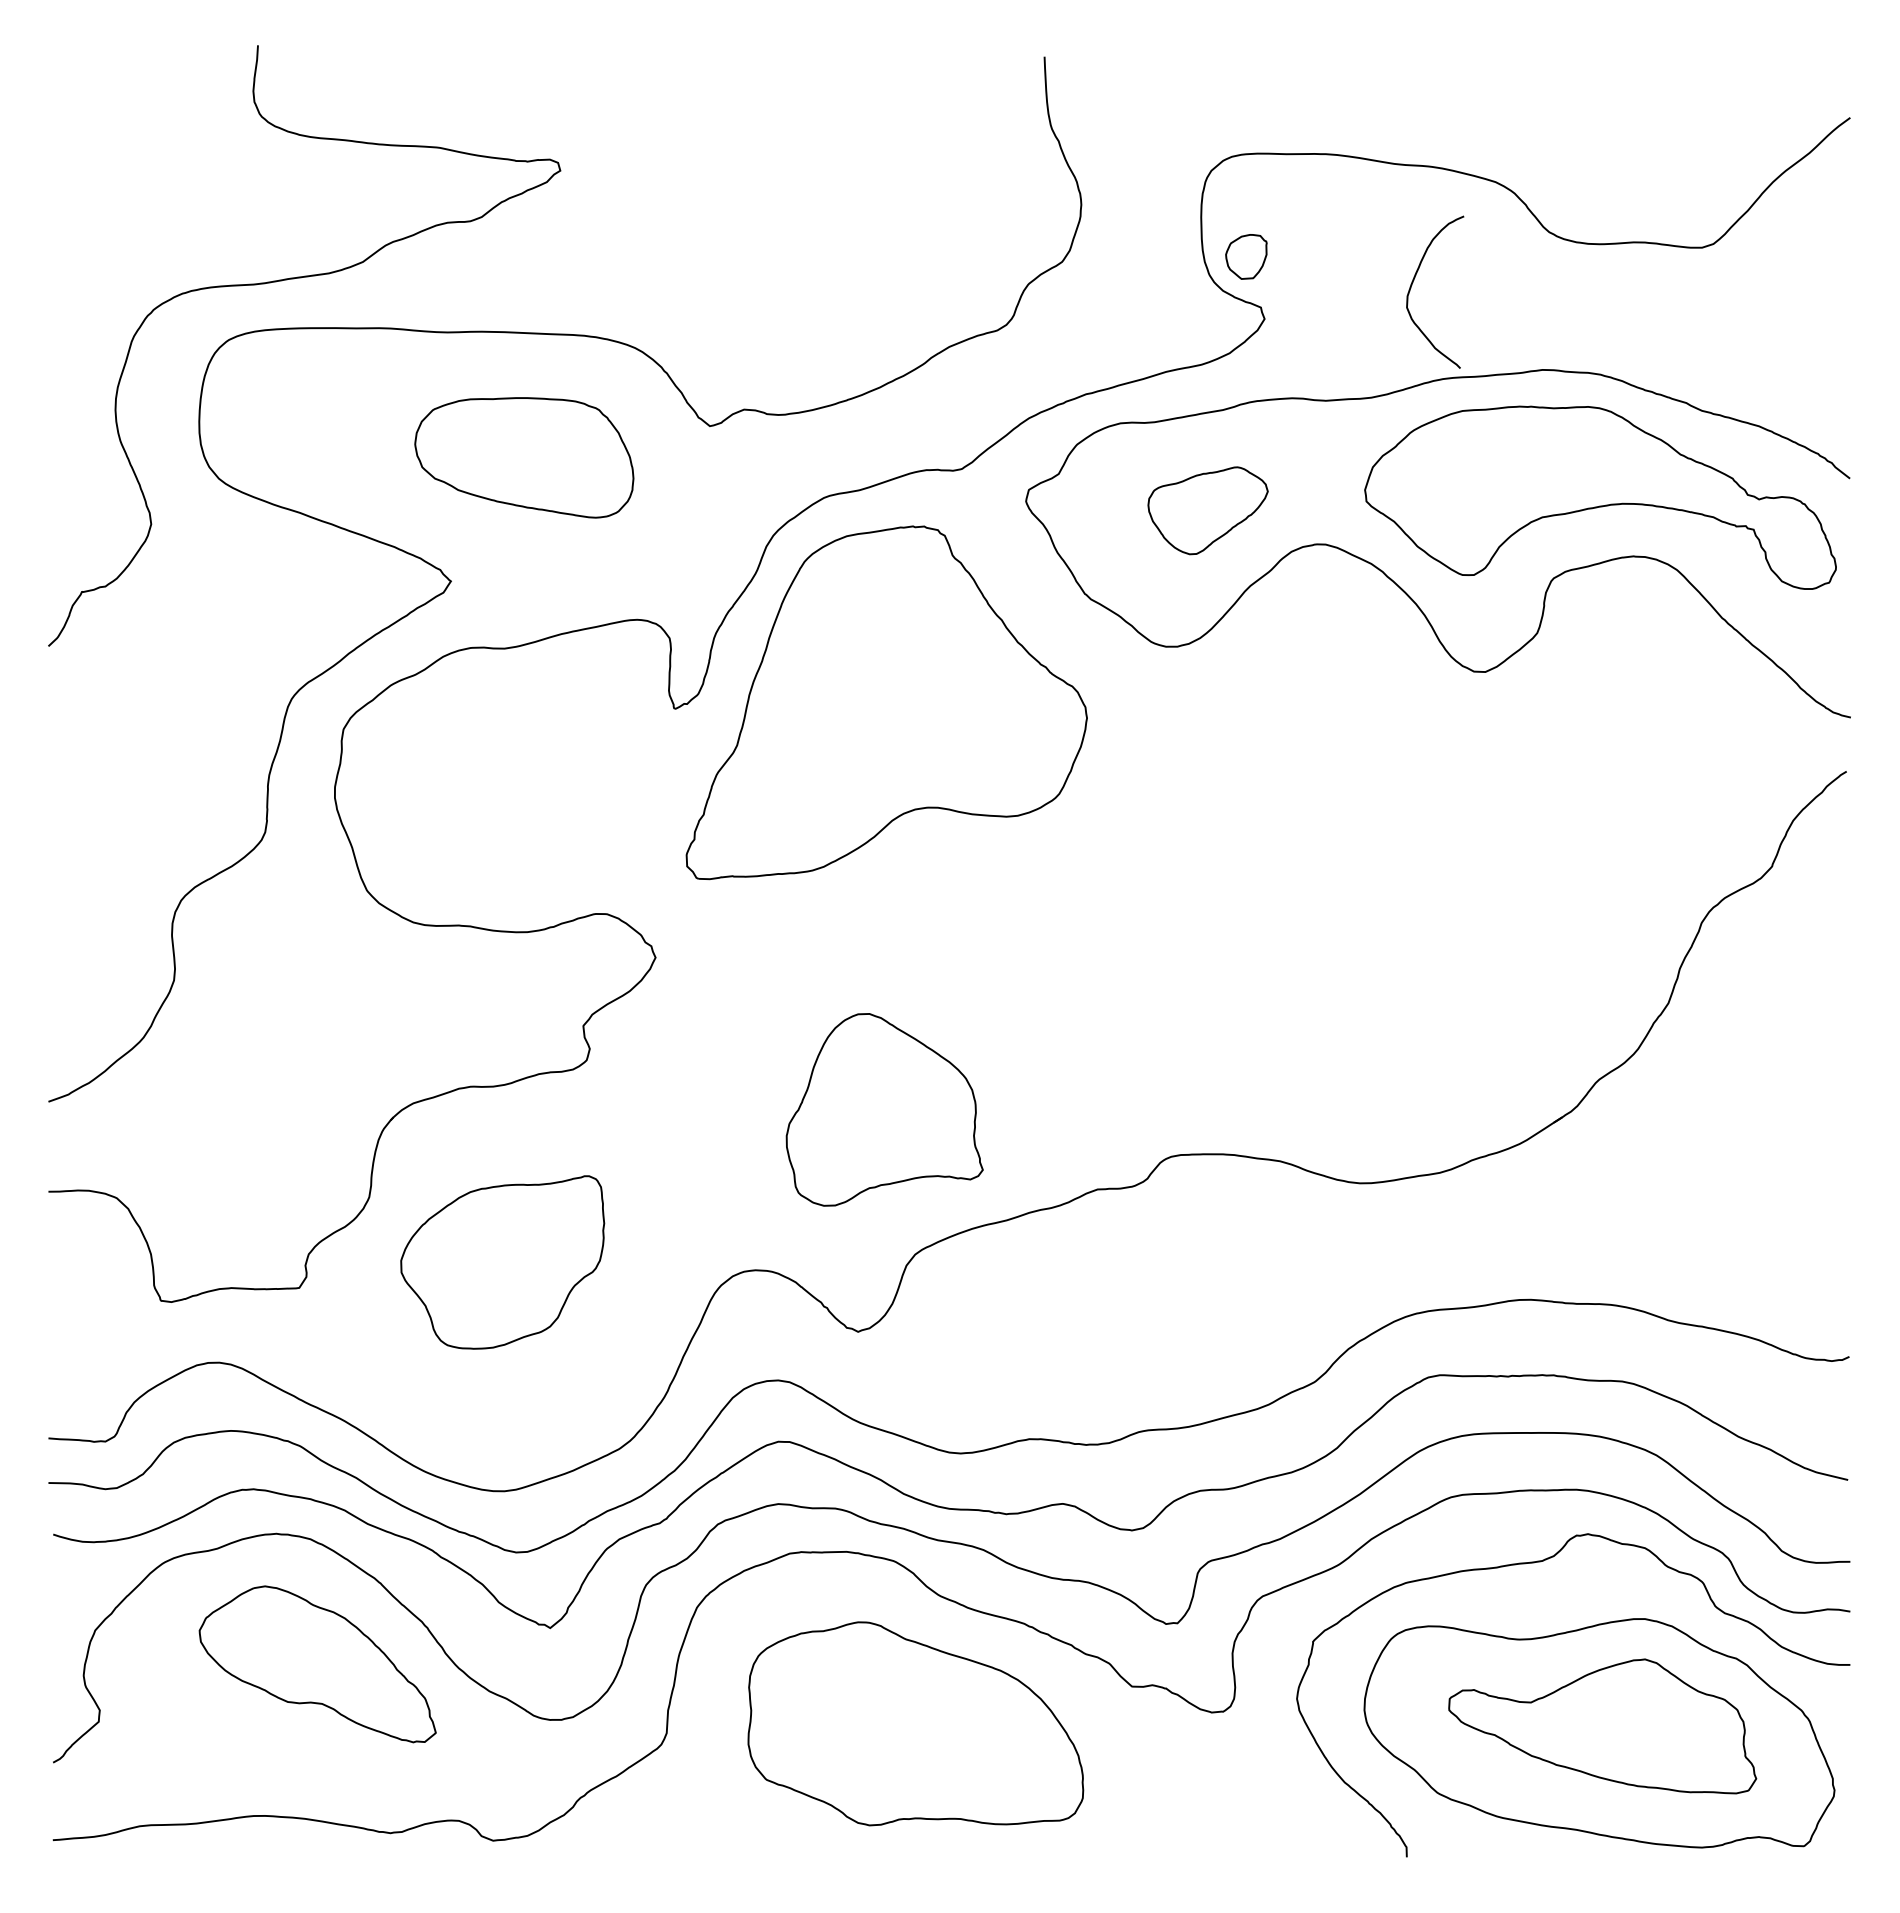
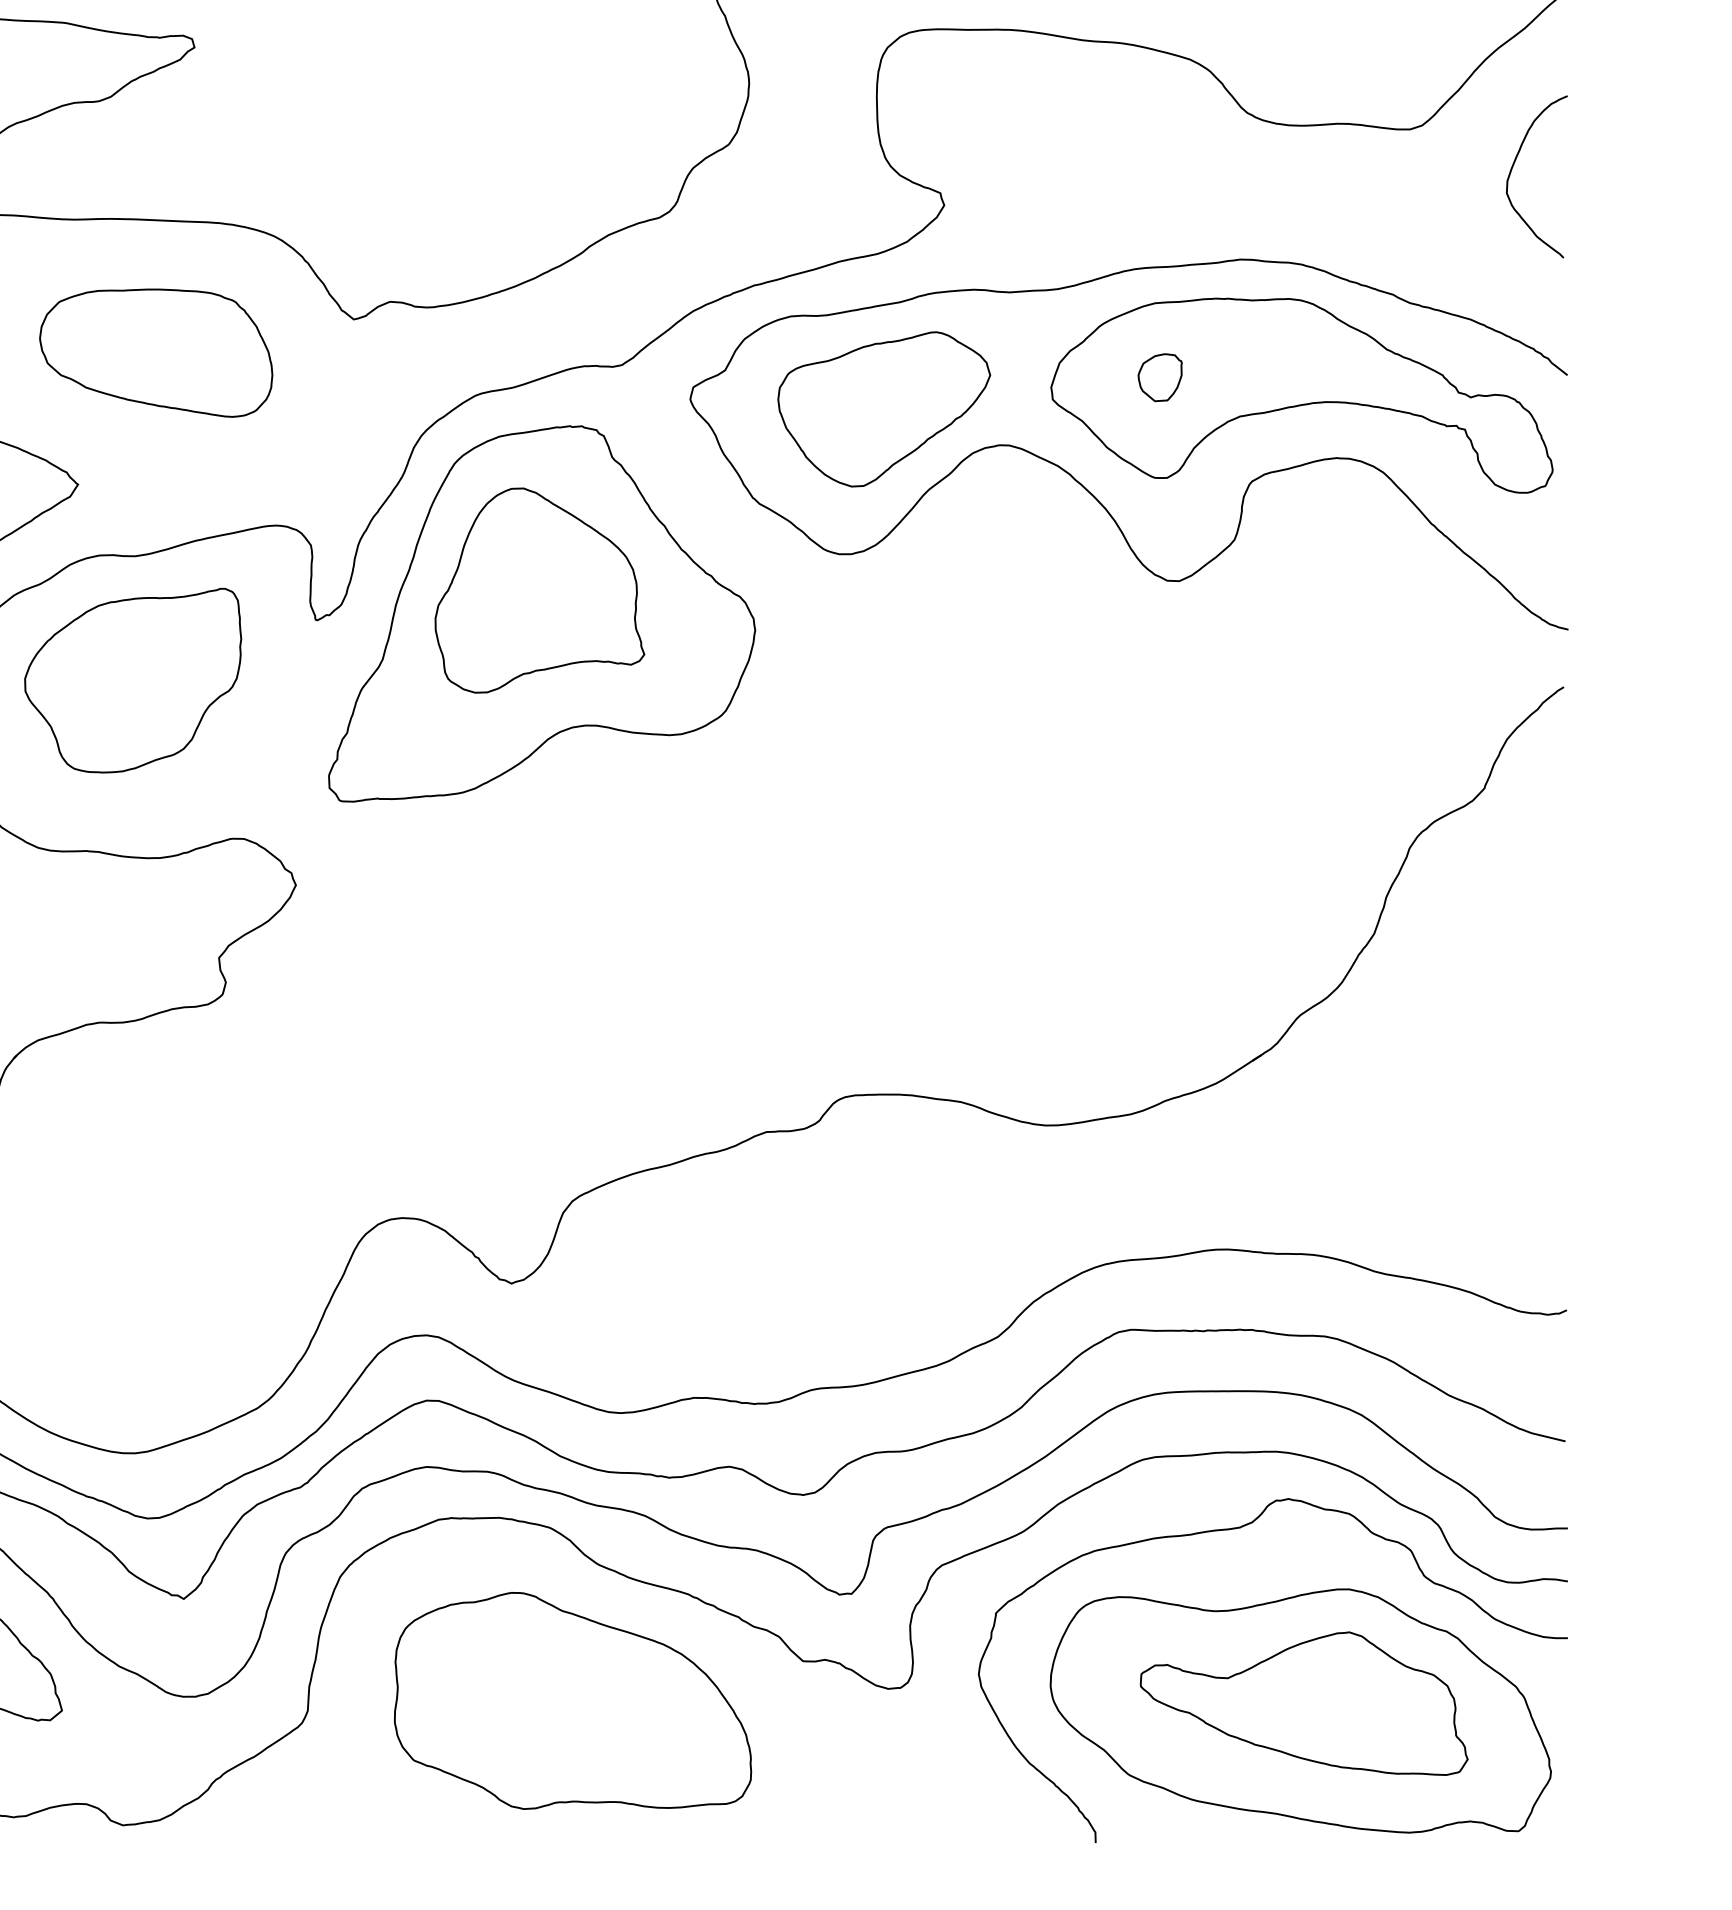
part: (1246, 256) -> (1160, 377), moved
curve: (1414, 280) -> (1514, 164), moved
part: (1207, 510) -> (883, 409), size x1.67
part: (884, 1109) -> (539, 590), moved
part: (502, 1262) -> (132, 680), moved

